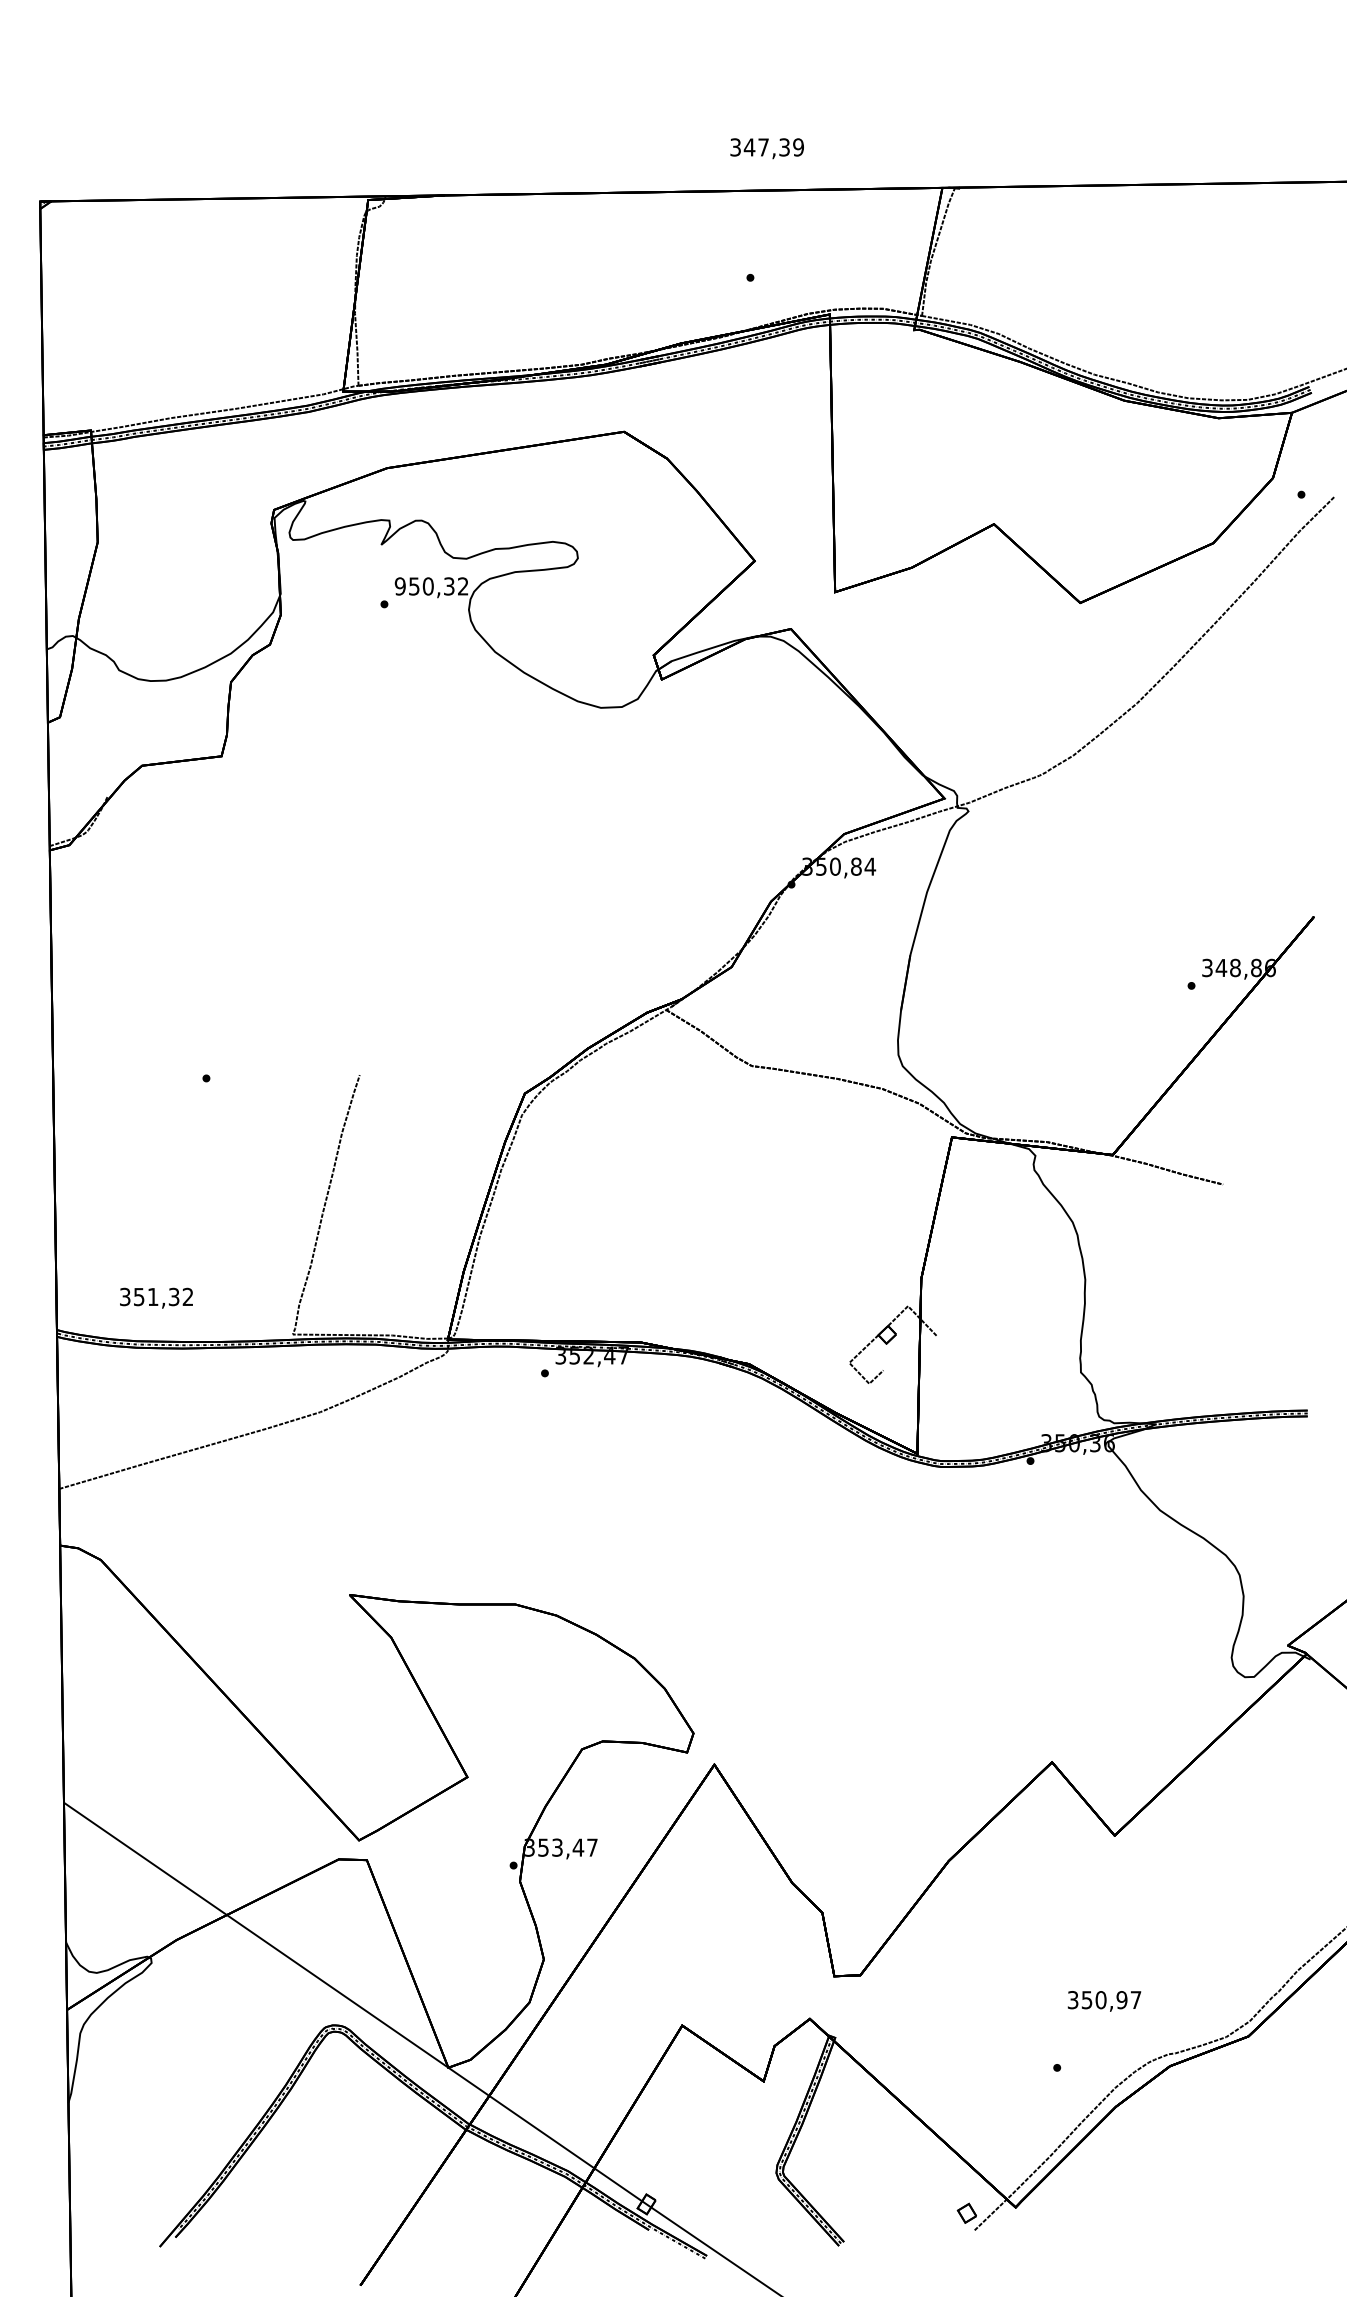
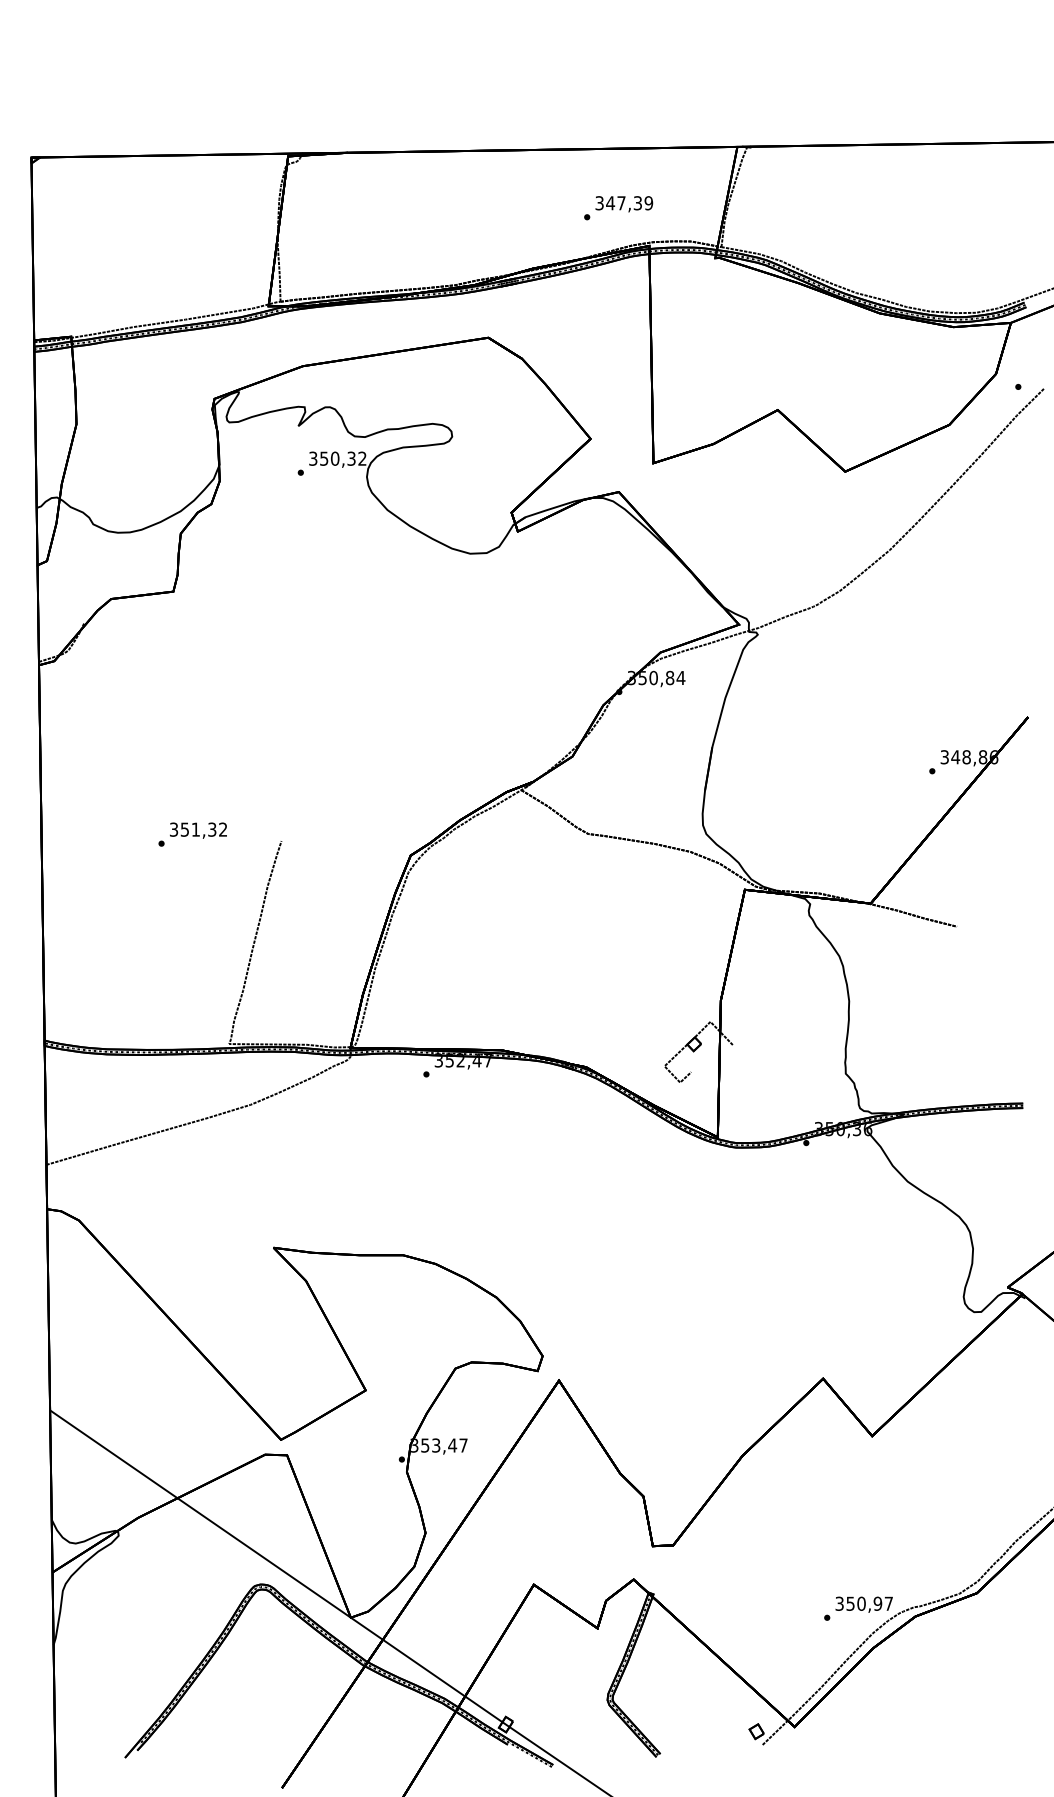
text: (767, 149) -> (624, 204), moved
text: (400, 586) -> (313, 458), 950,32 -> 350,32
text: (156, 1298) -> (198, 830), moved
text: (1103, 2000) -> (863, 1604), moved

